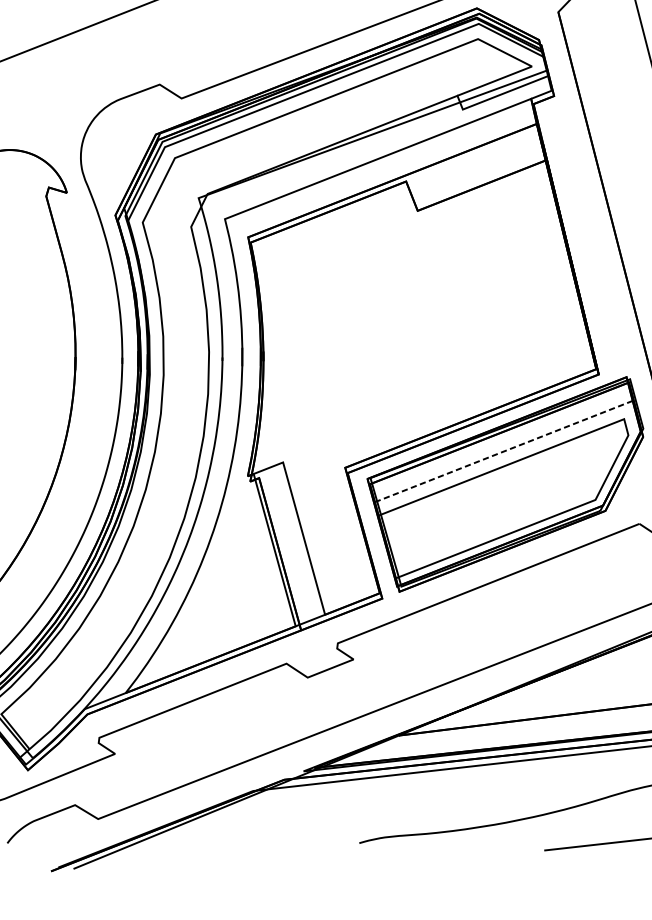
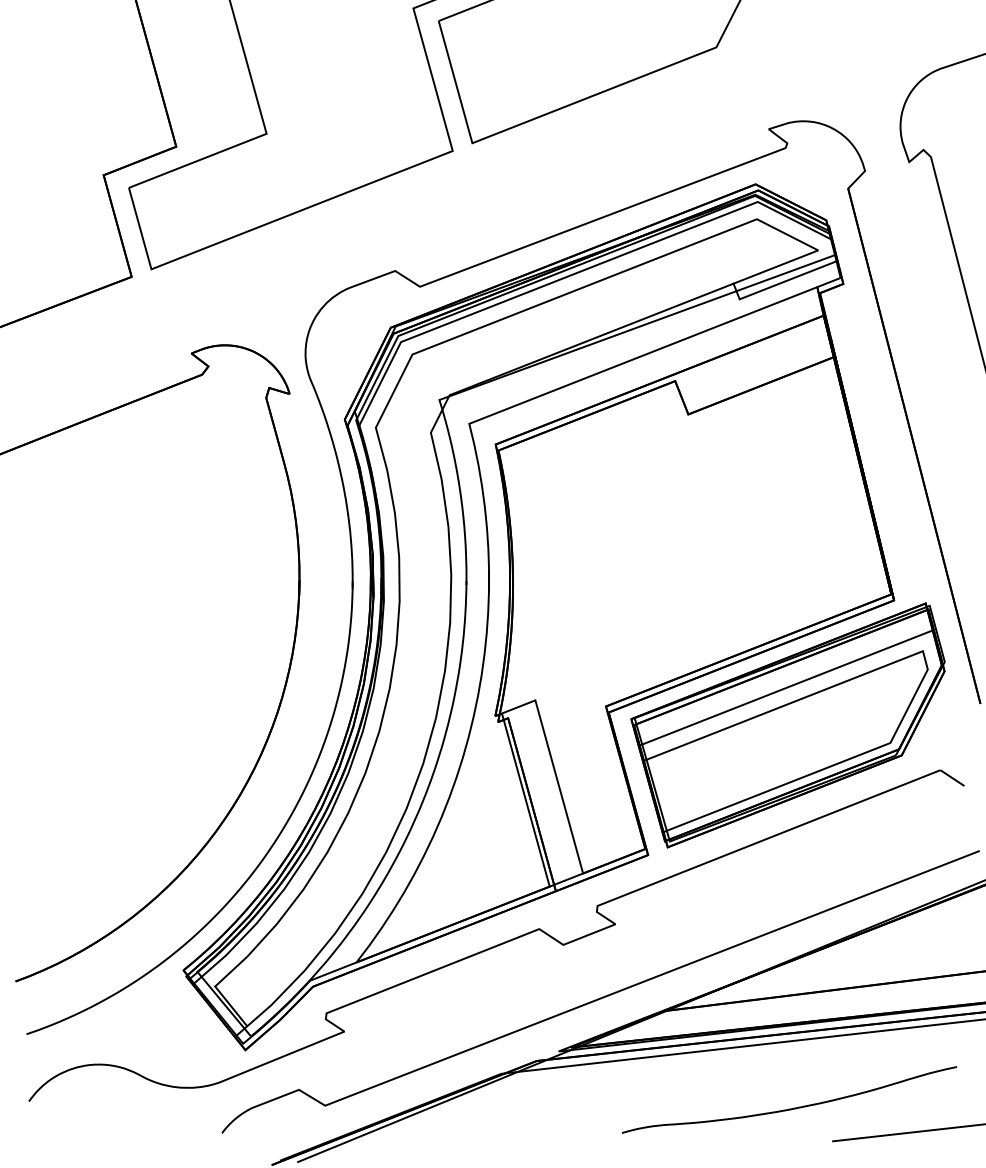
line: (504, 451) -> (787, 687), dashed -> solid

